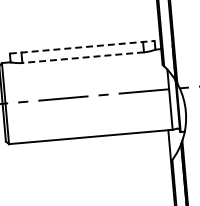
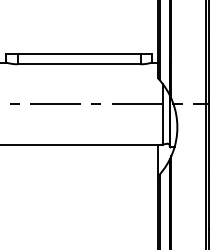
line: (82, 46) -> (79, 53), dashed -> solid
line: (82, 57) -> (78, 64), dashed -> solid

